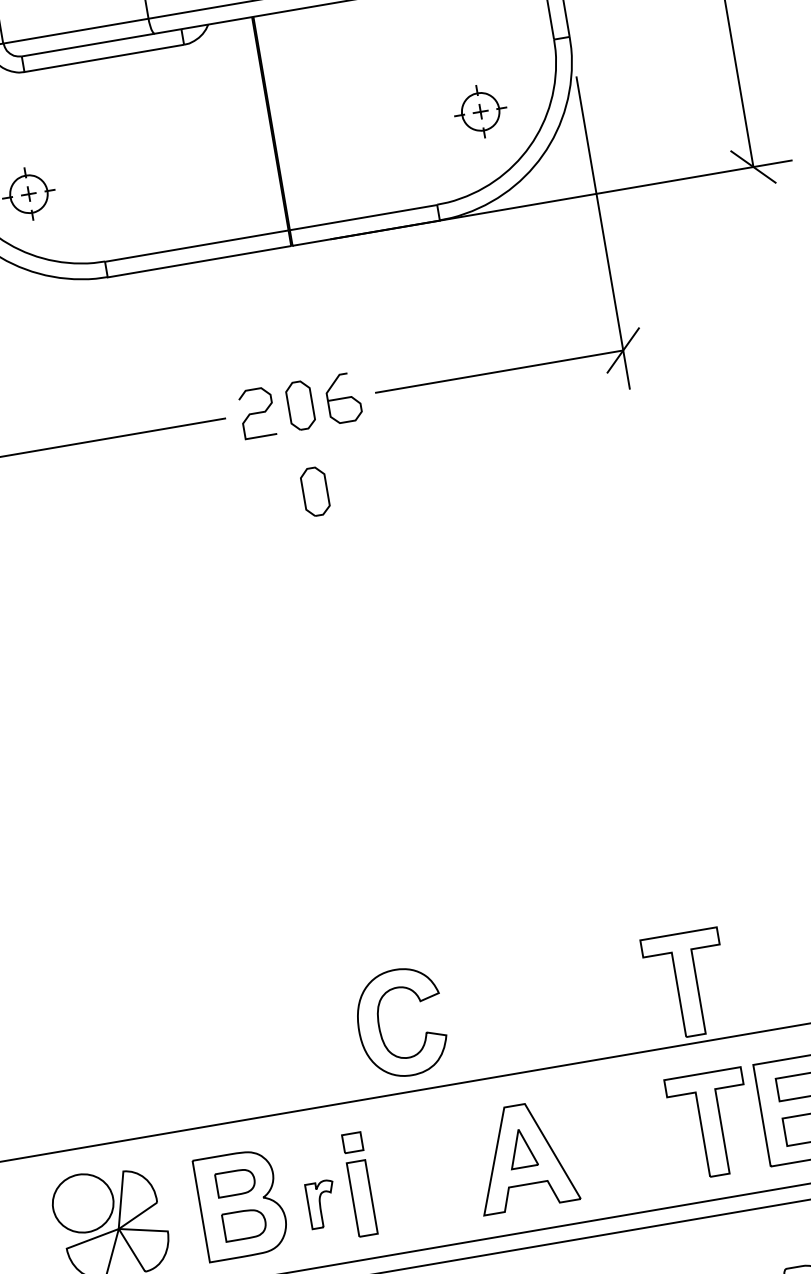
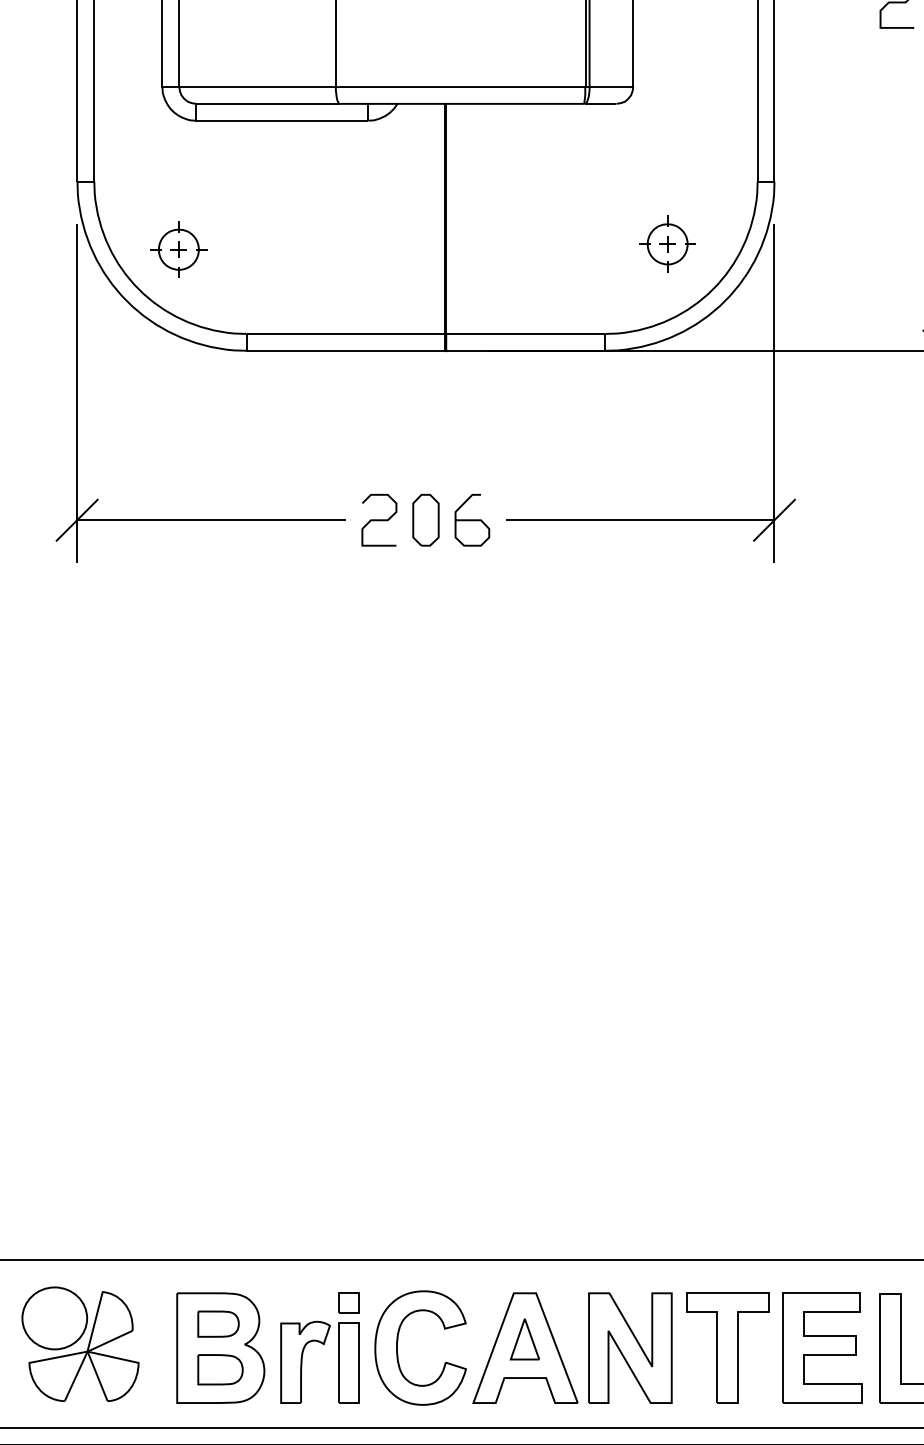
part: (314, 491) -> (425, 612), removed
part: (686, 984) -> (727, 1196), removed
part: (379, 1020) -> (398, 1341), moved
part: (620, 1139) -> (630, 1347), added
part: (322, 1203) -> (305, 1361), size x1.67

